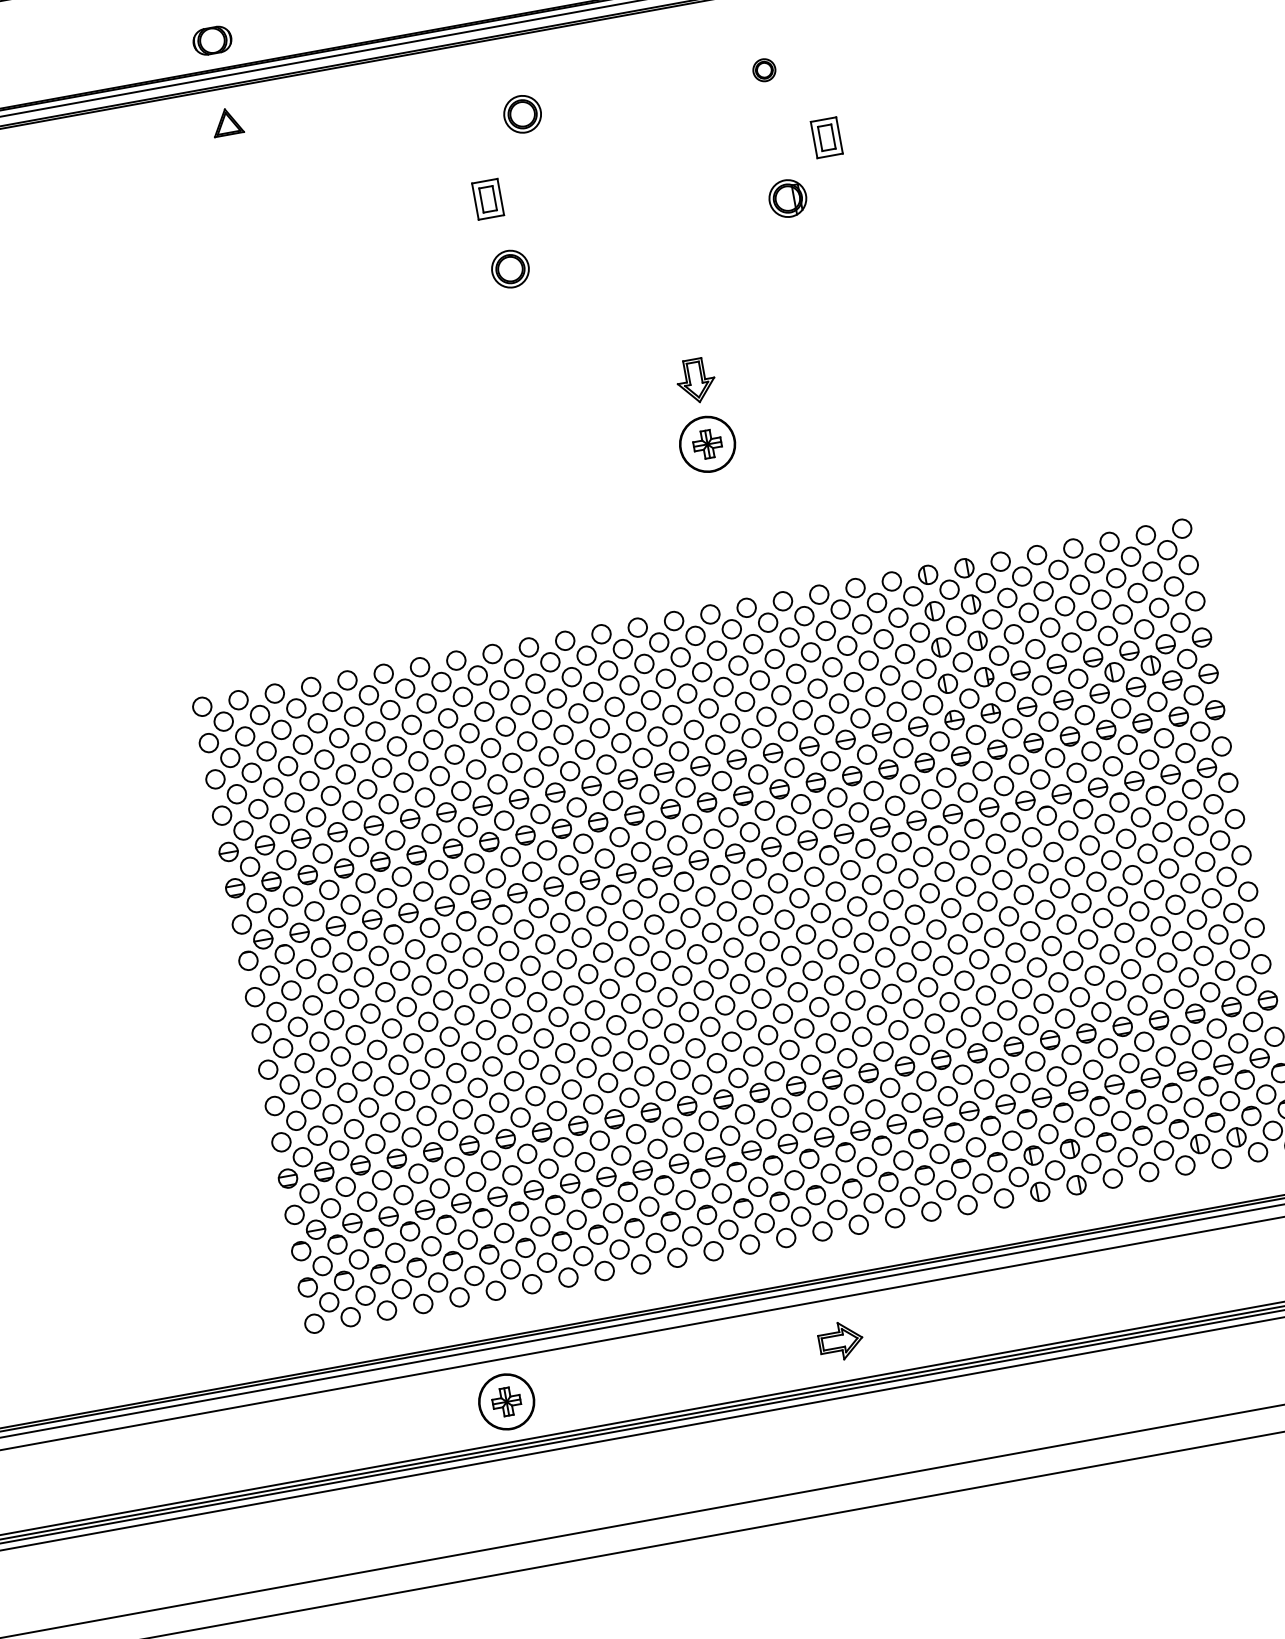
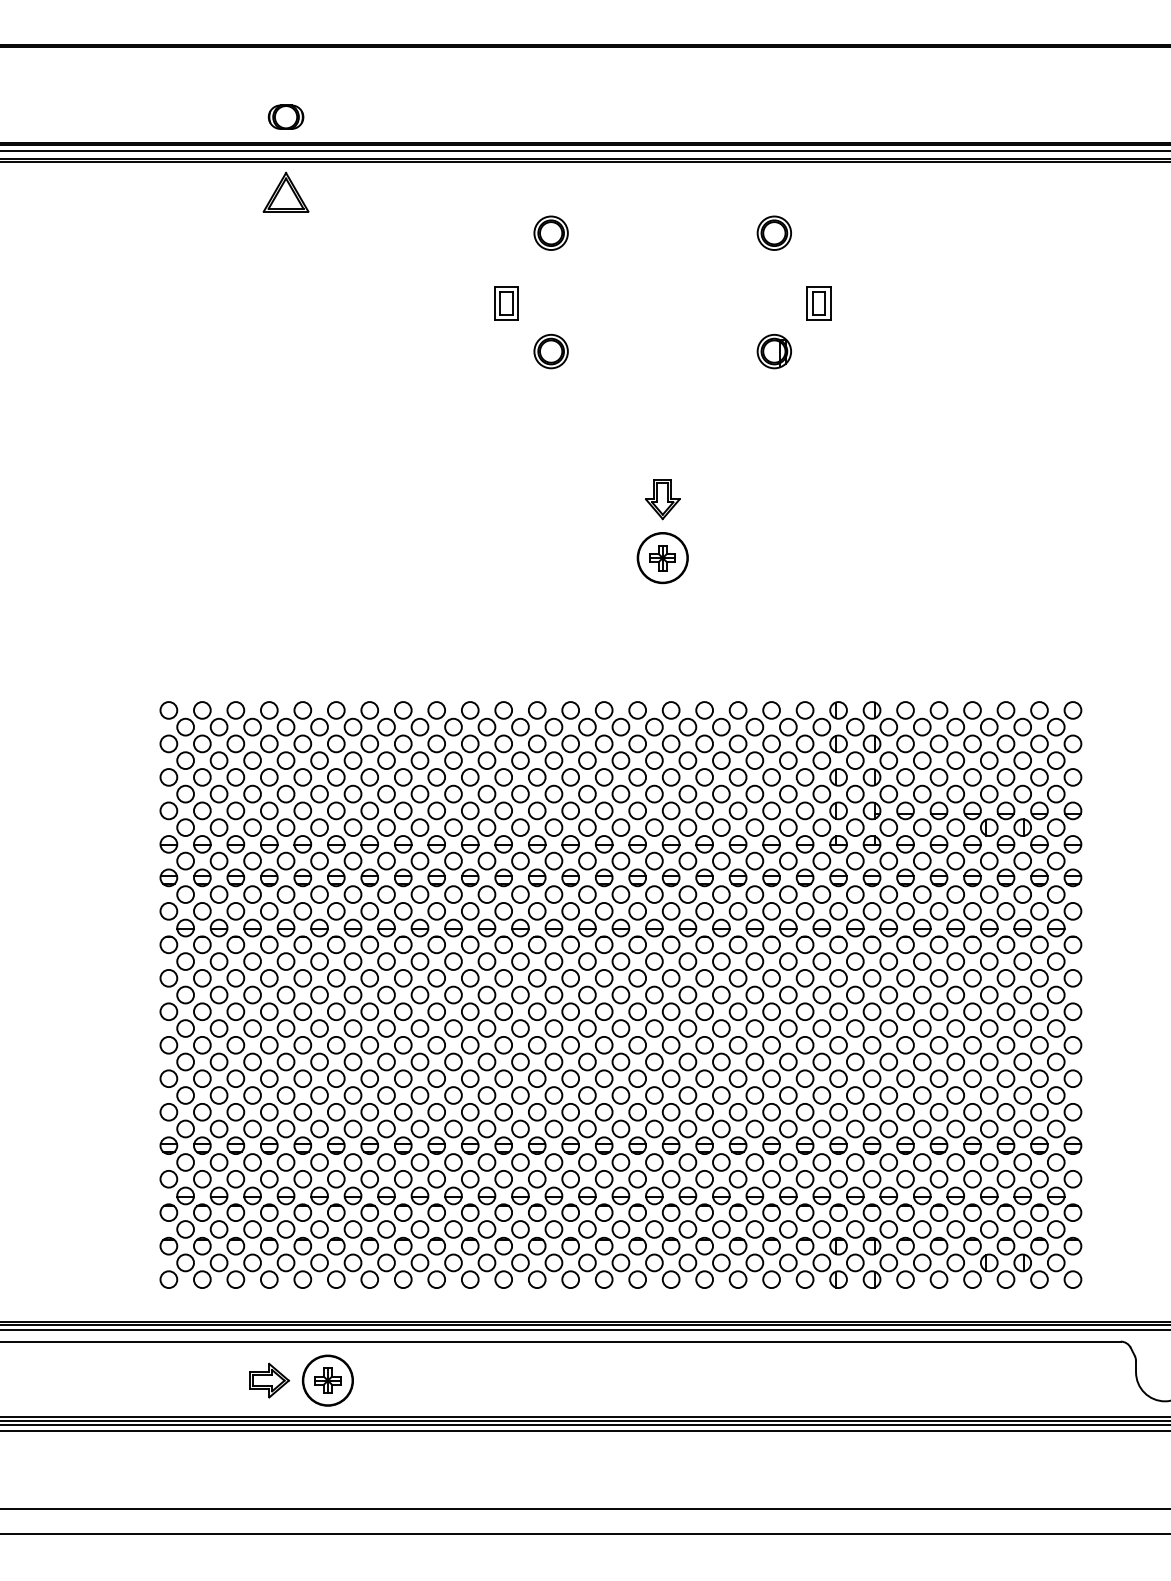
part: (763, 69) -> (773, 232), size x1.67
part: (226, 121) -> (285, 191), size x1.67
part: (509, 269) -> (550, 351), moved
part: (841, 1340) -> (269, 1380), moved

